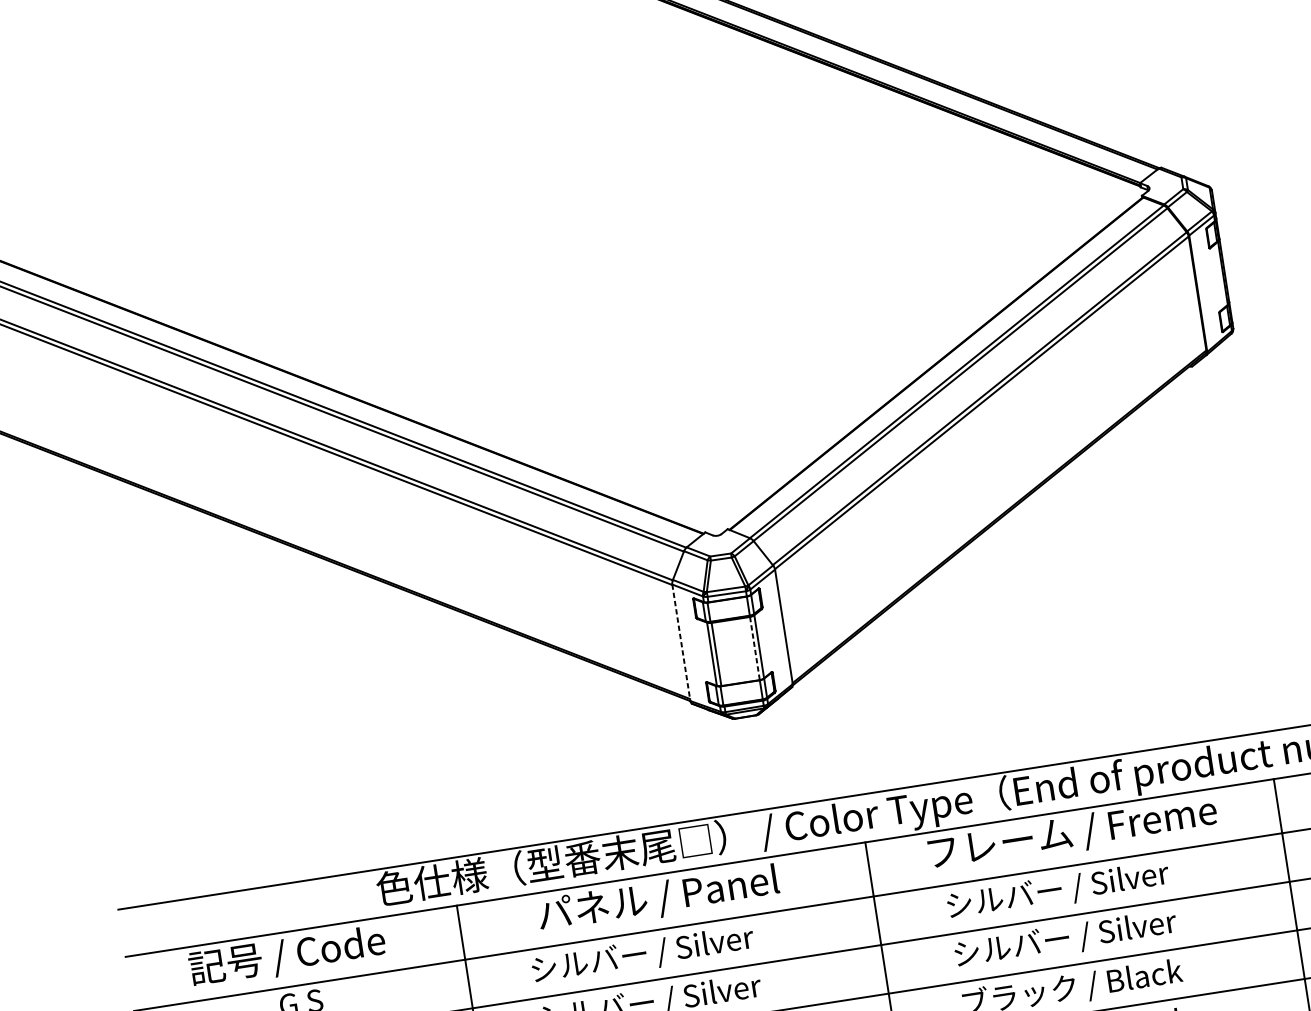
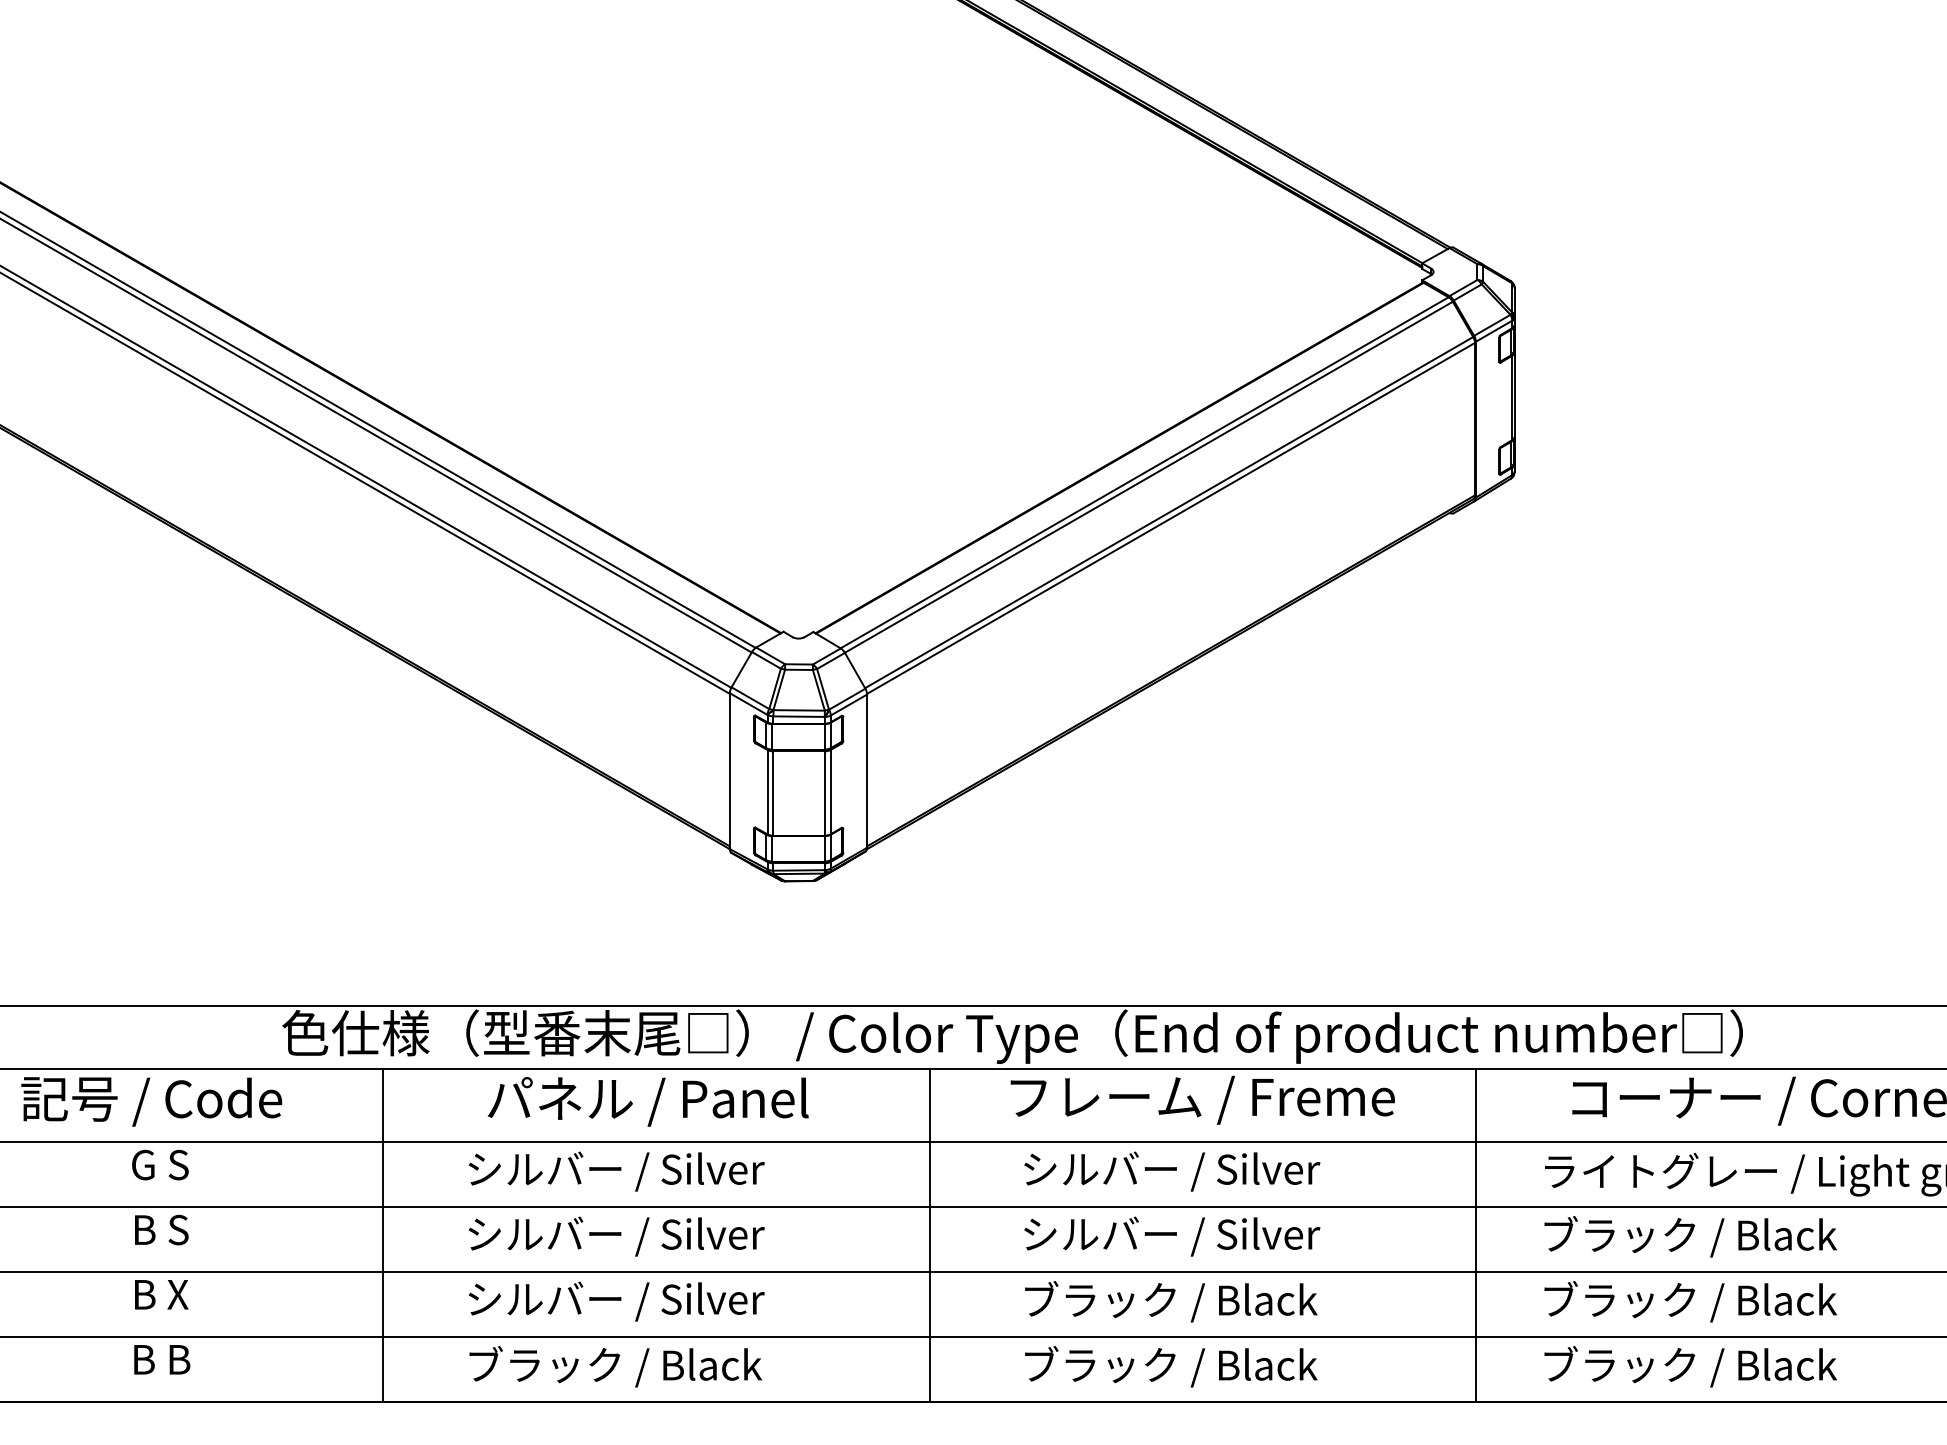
line: (681, 643) -> (729, 771), dashed -> solid
line: (754, 649) -> (824, 794), dashed -> solid

